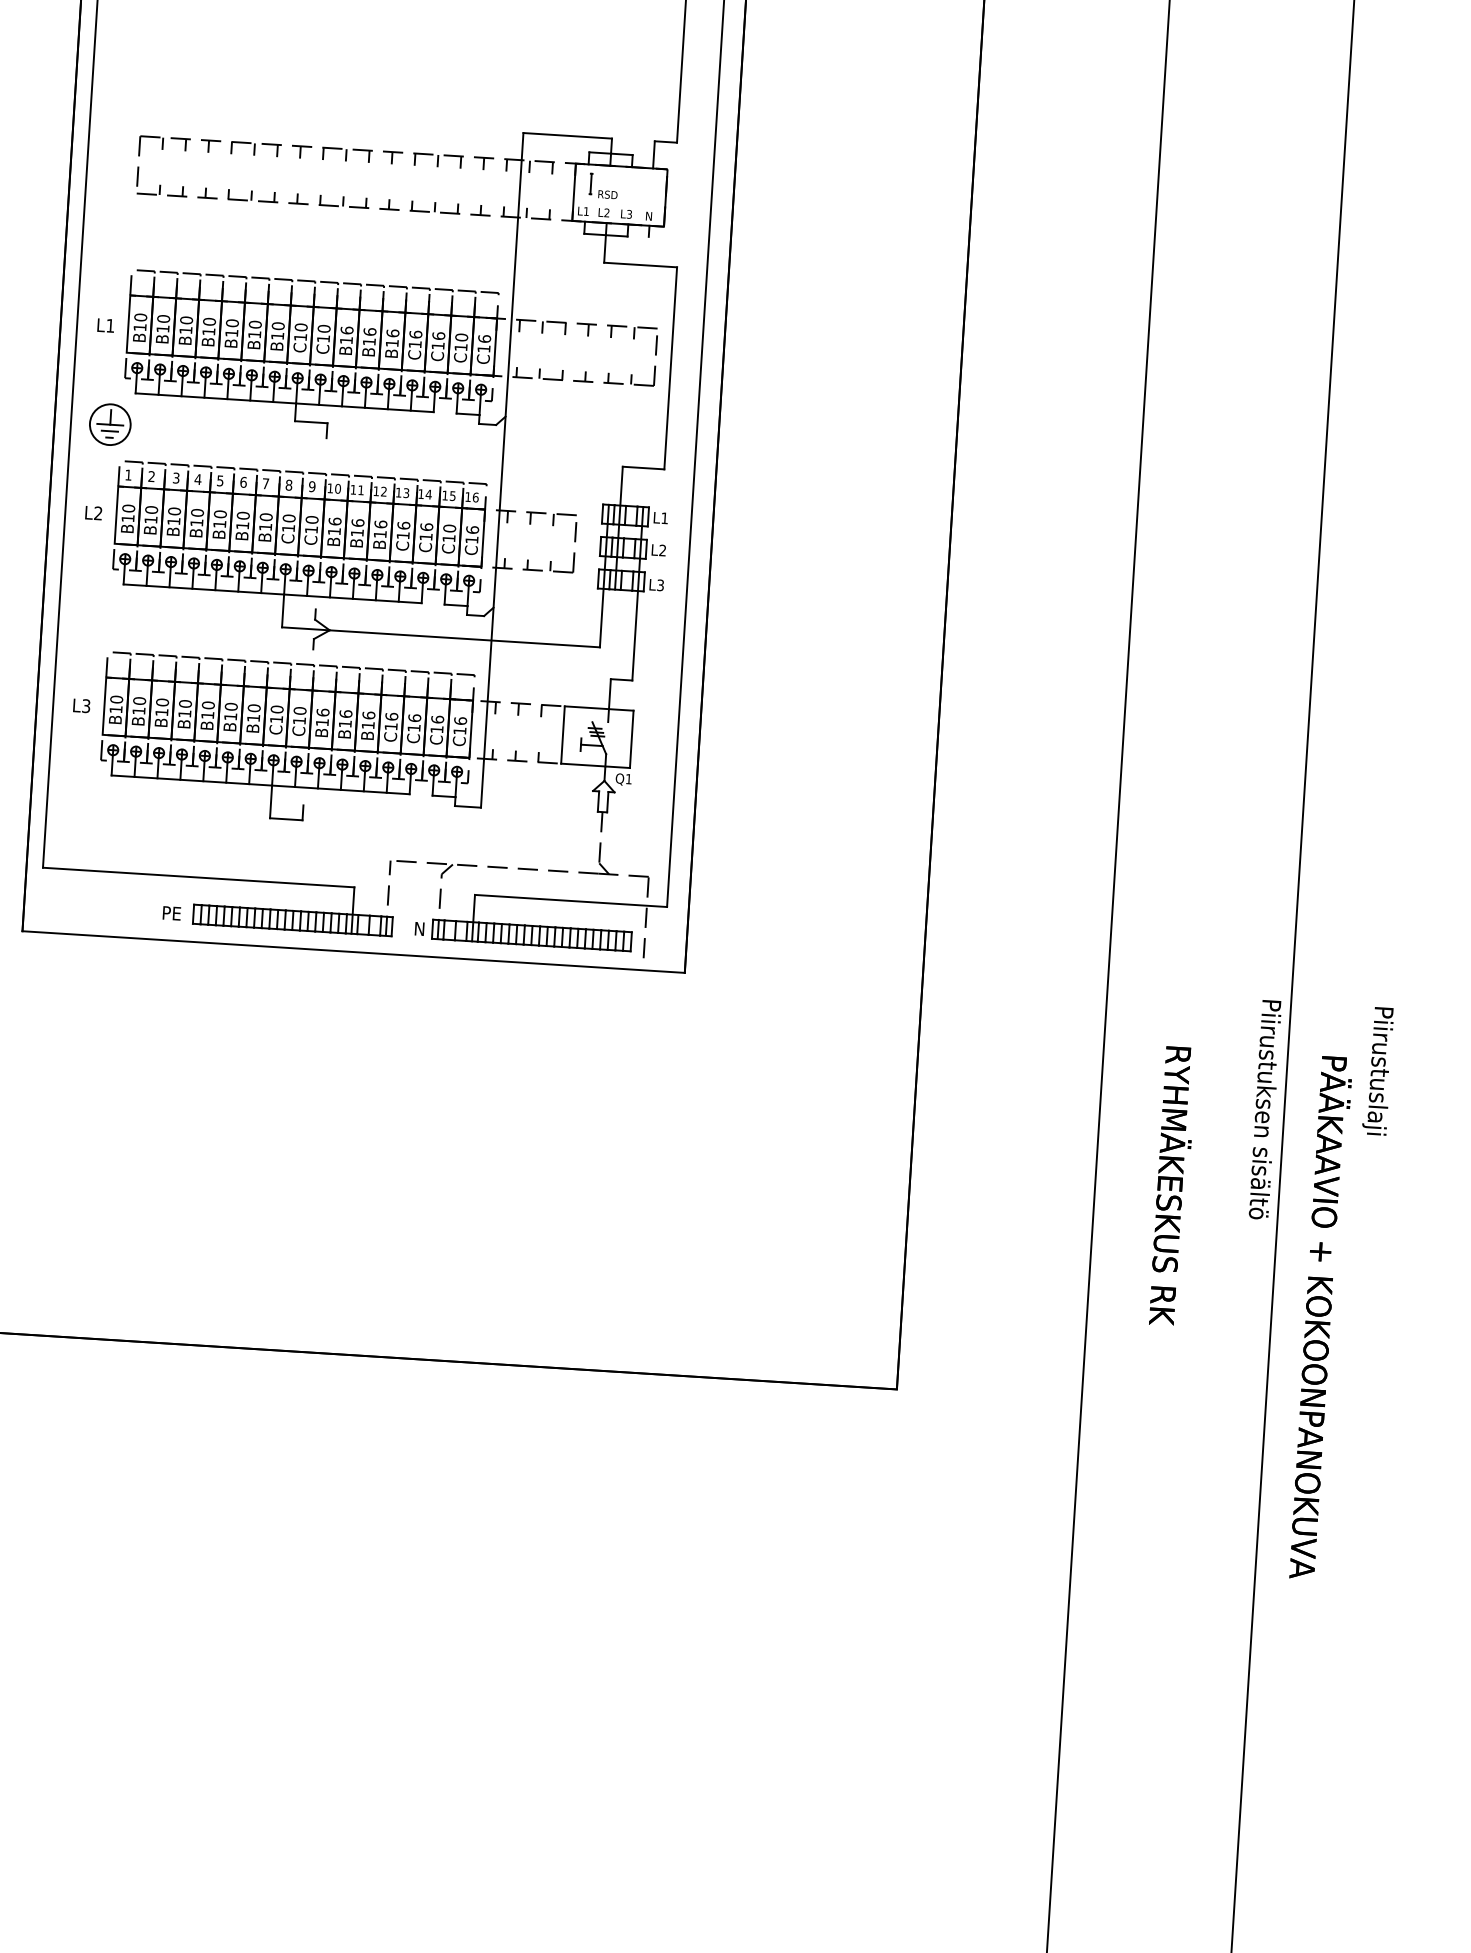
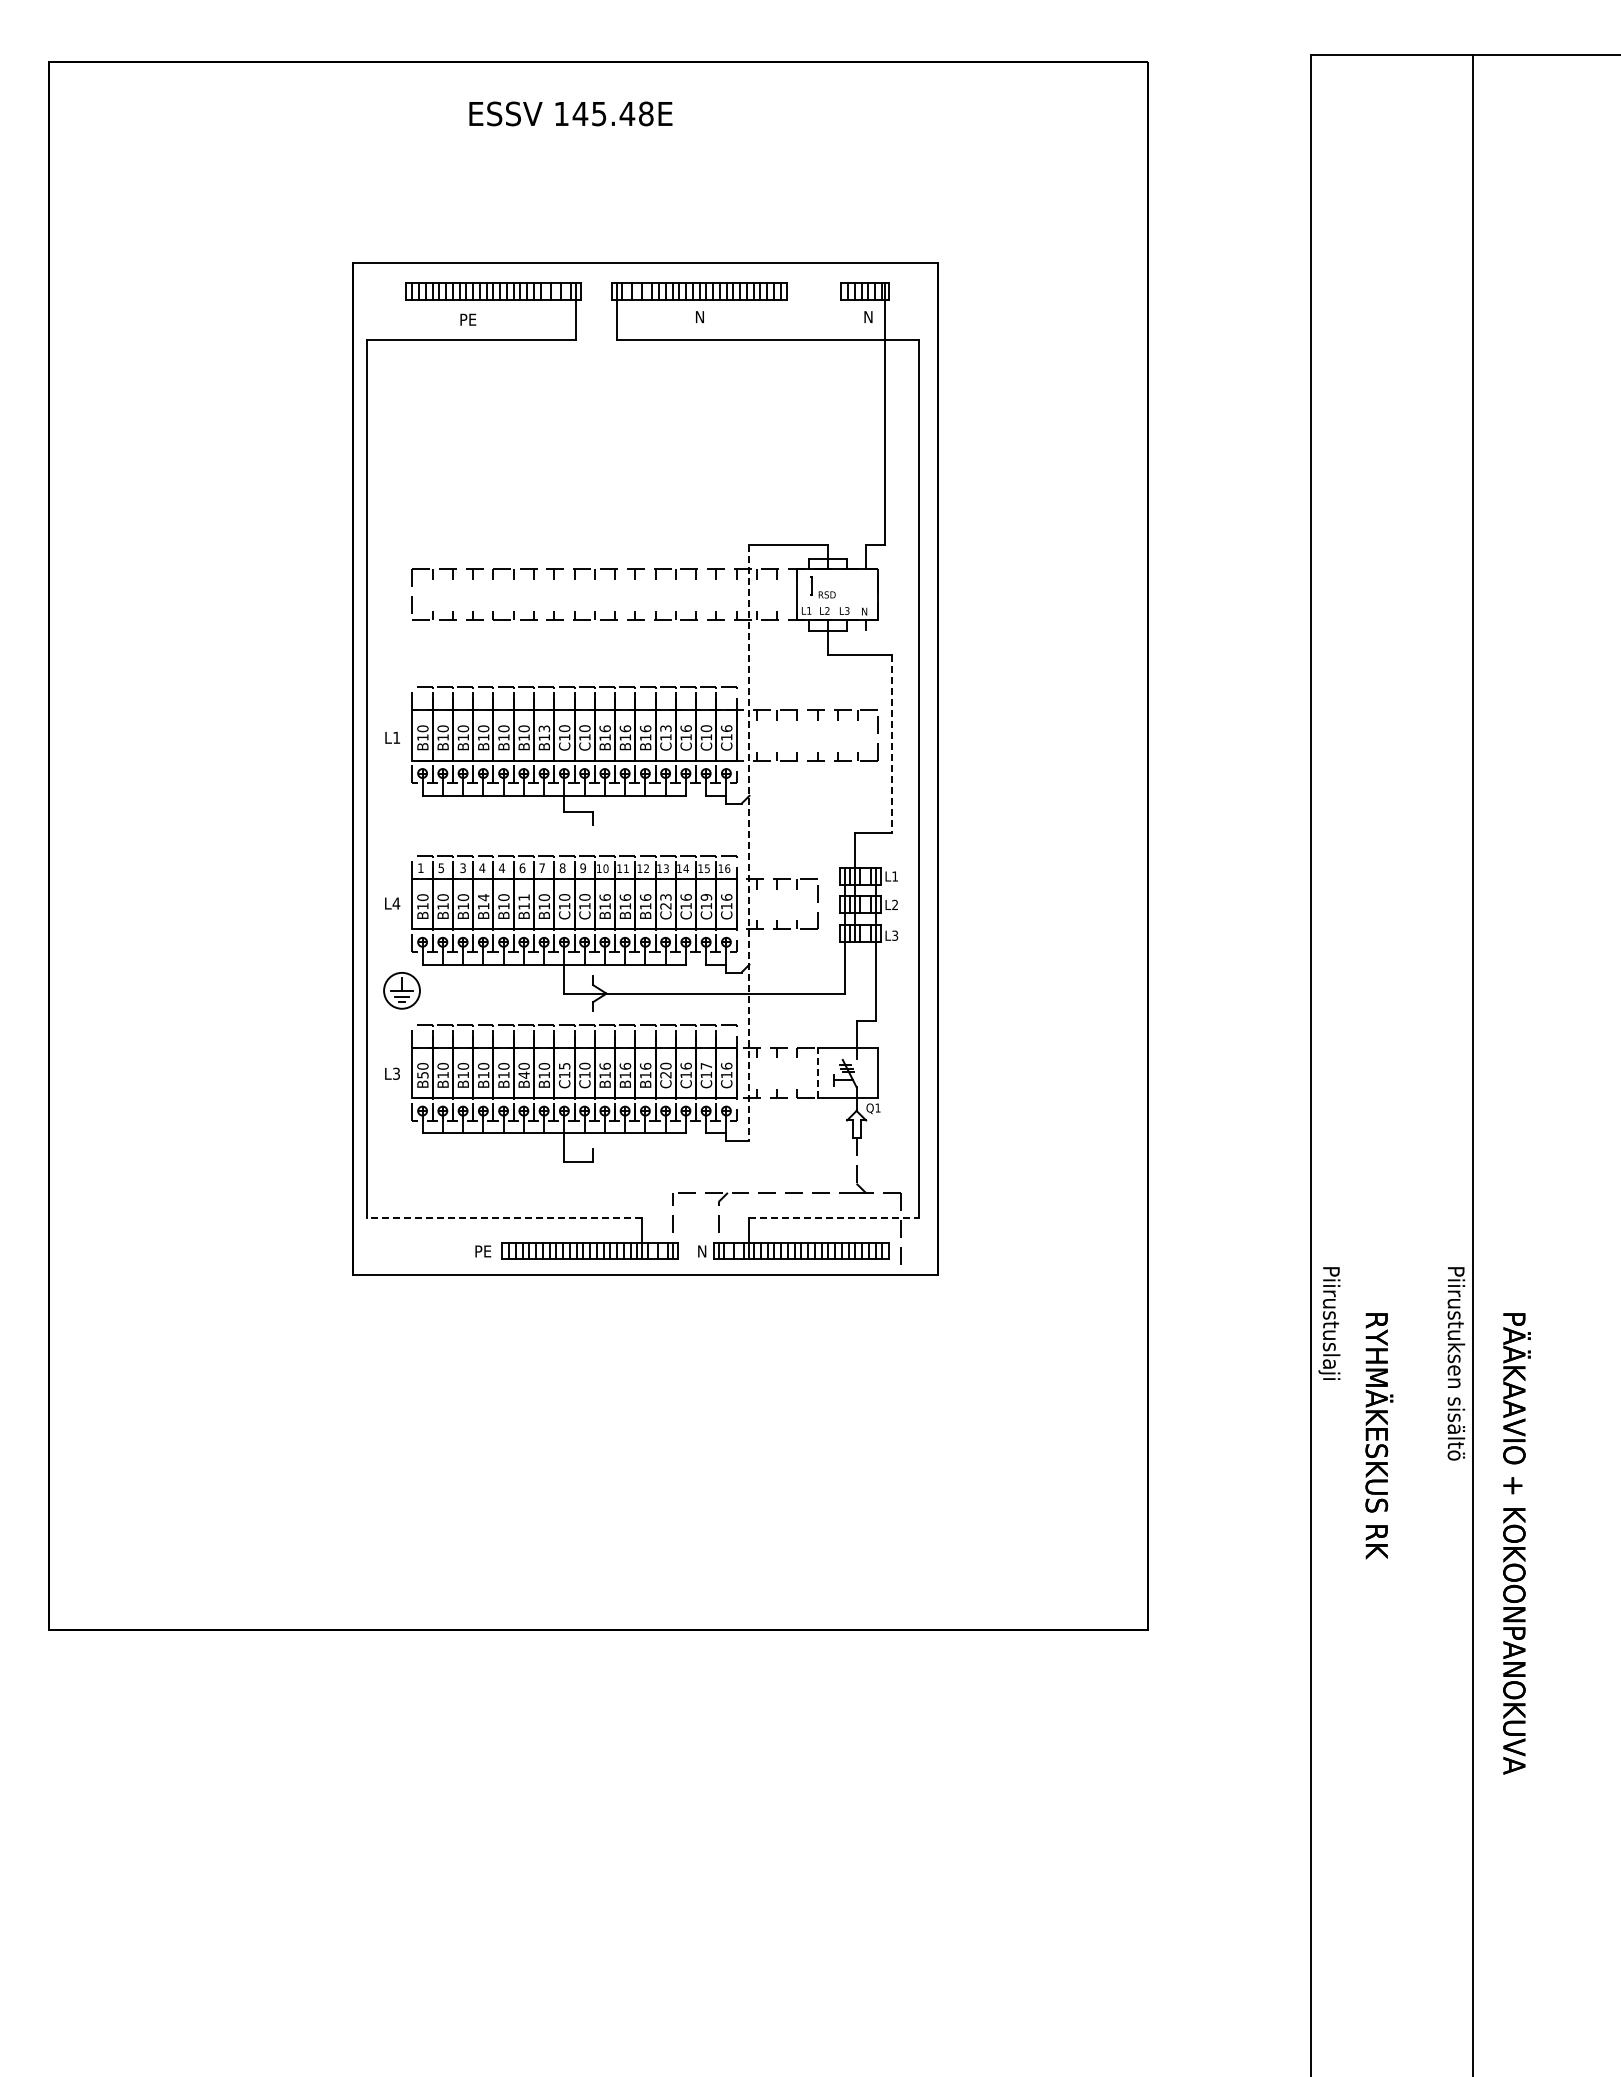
text: (278, 325) -> (544, 728), B10 -> B13
text: (415, 334) -> (665, 728), C16 -> C13
line: (671, 368) -> (892, 744), solid -> dashed
part: (109, 424) -> (401, 990), moved
line: (502, 470) -> (749, 843), solid -> dashed
text: (150, 476) -> (440, 868), 2 -> 5
text: (220, 481) -> (502, 868), 5 -> 4
text: (197, 512) -> (483, 897), B10 -> B14
text: (98, 513) -> (396, 903), L2 -> L4
text: (242, 515) -> (523, 897), B10 -> B11
text: (449, 528) -> (706, 897), C10 -> C19
text: (403, 530) -> (665, 901), C16 -> C23
text: (277, 708) -> (564, 1065), C10 -> C15
text: (115, 709) -> (422, 1075), B10 -> B50
text: (230, 715) -> (523, 1074), B10 -> B40
text: (437, 718) -> (706, 1065), C16 -> C17
text: (391, 721) -> (665, 1070), C16 -> C20
line: (562, 734) -> (817, 1072), solid -> dashed
line: (198, 877) -> (504, 1218), solid -> dashed
line: (570, 901) -> (833, 1218), solid -> dashed
text: (1378, 1071) -> (1329, 1323), moved

